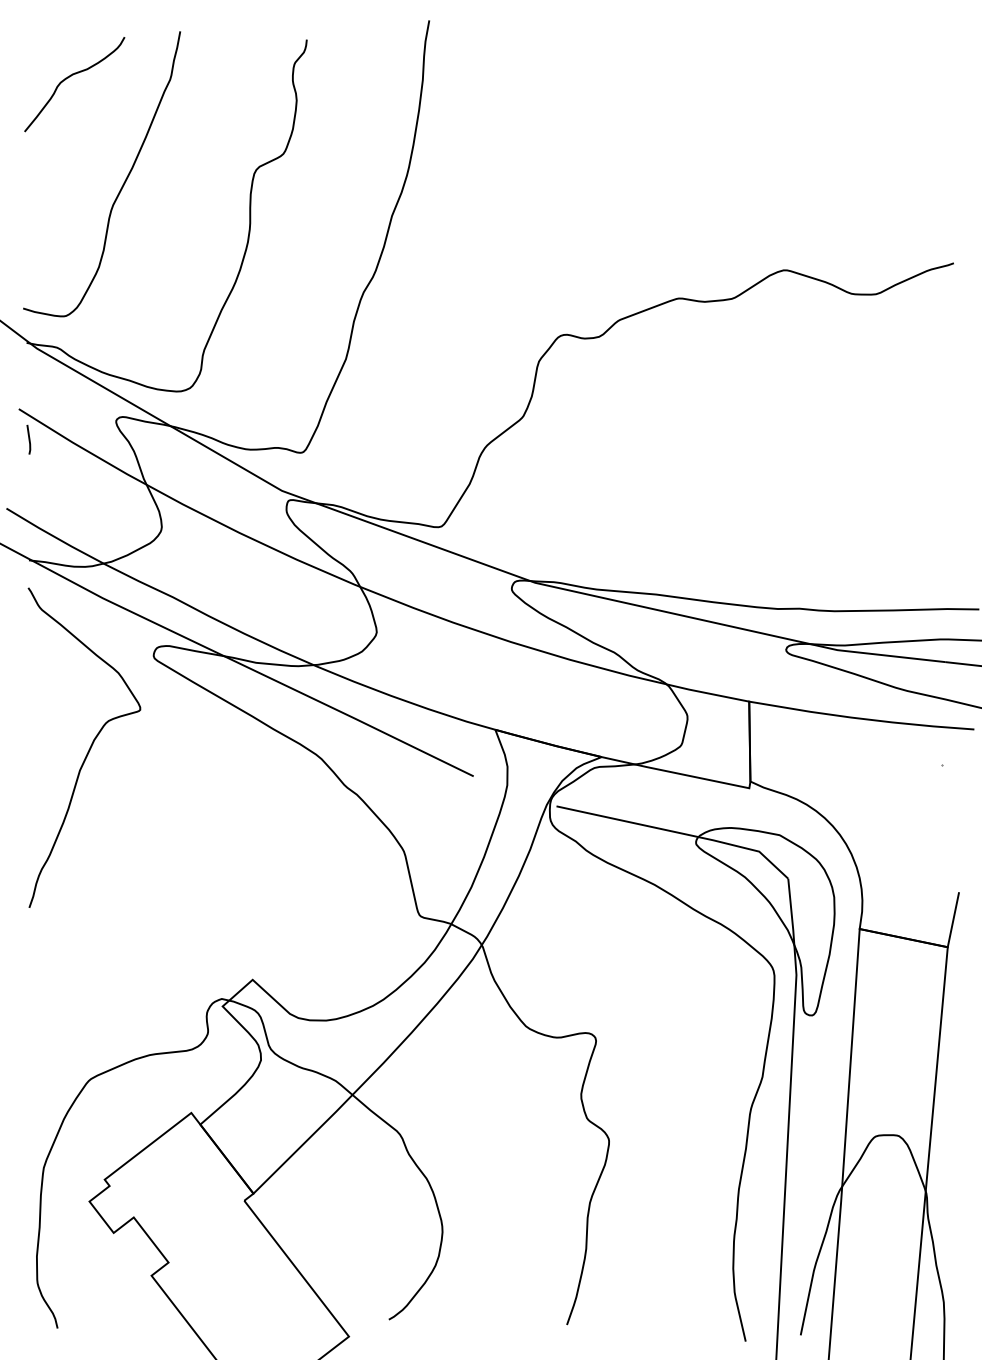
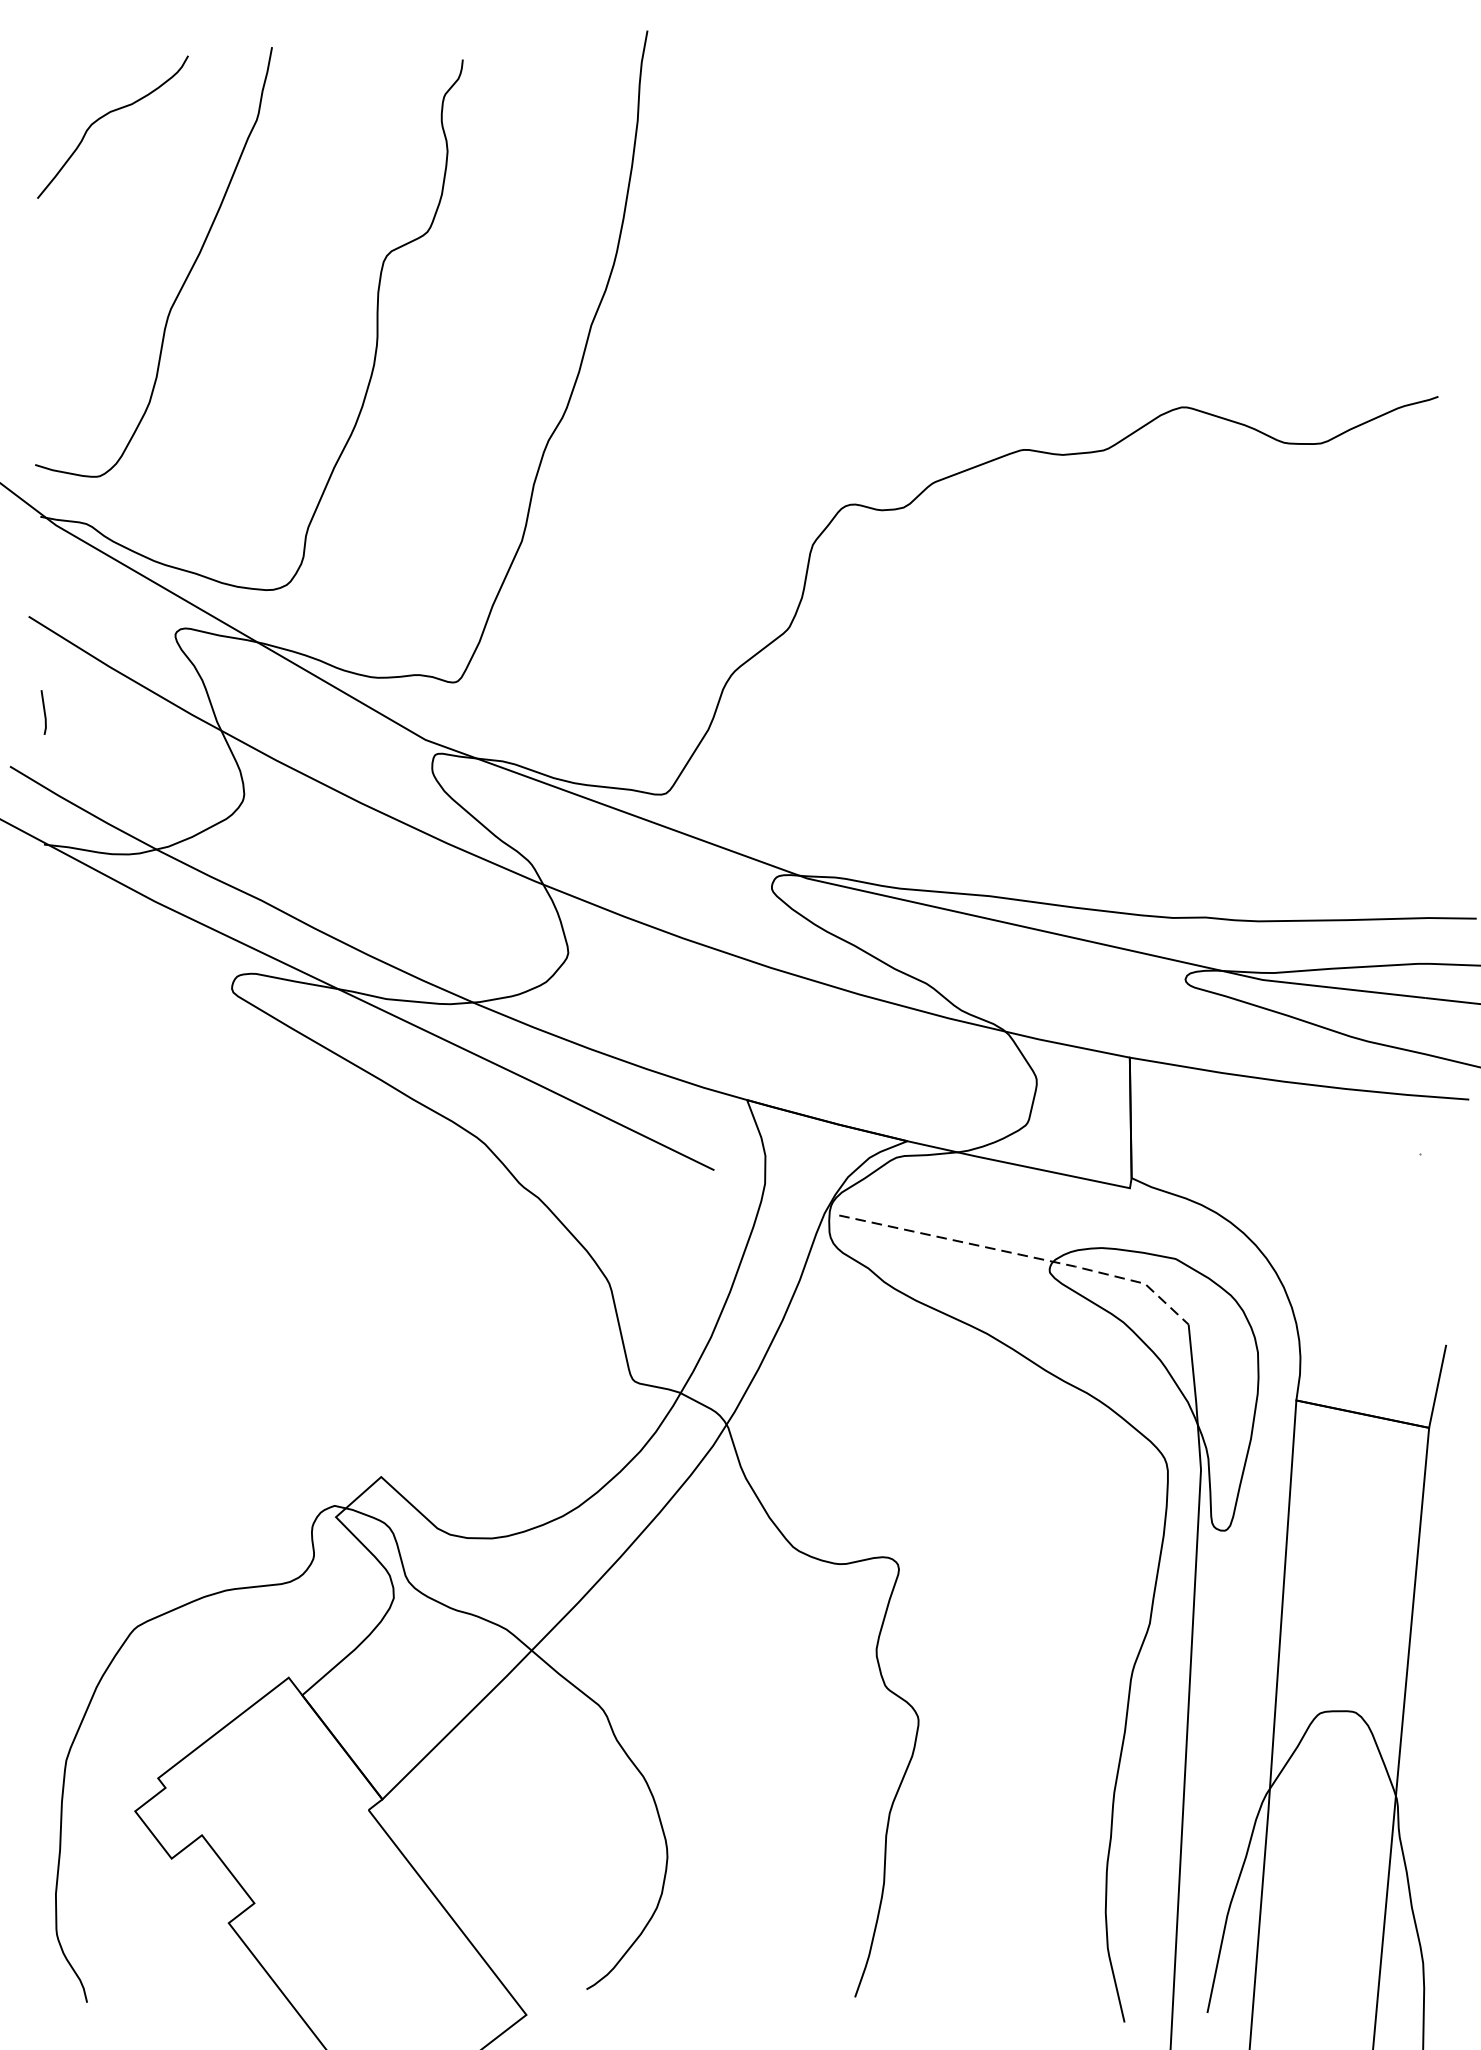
line: (28, 439) -> (43, 712), moved
curve: (88, 749) -> (133, 1129), removed
line: (679, 832) -> (1024, 1254), solid -> dashed

